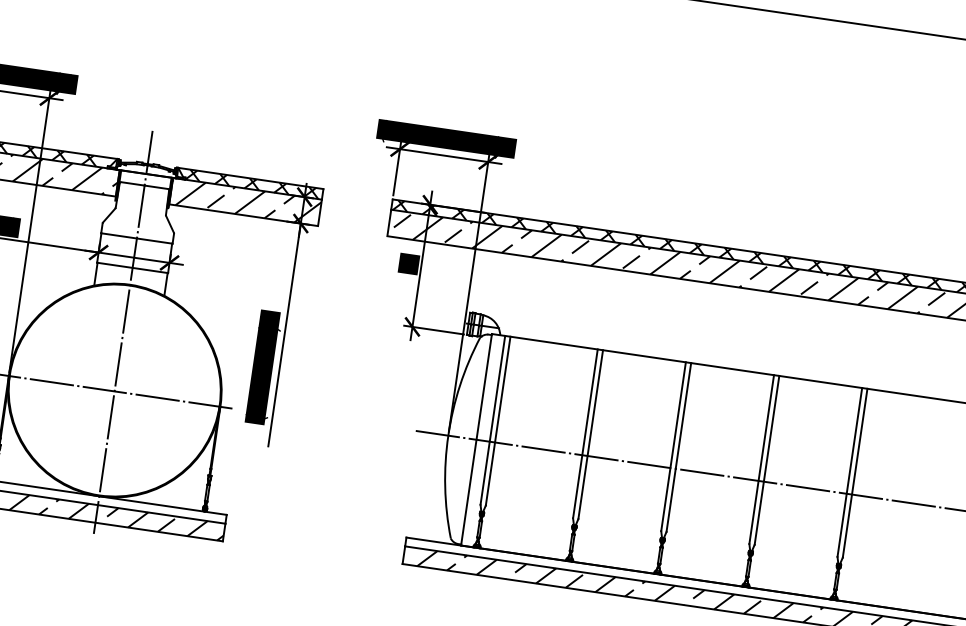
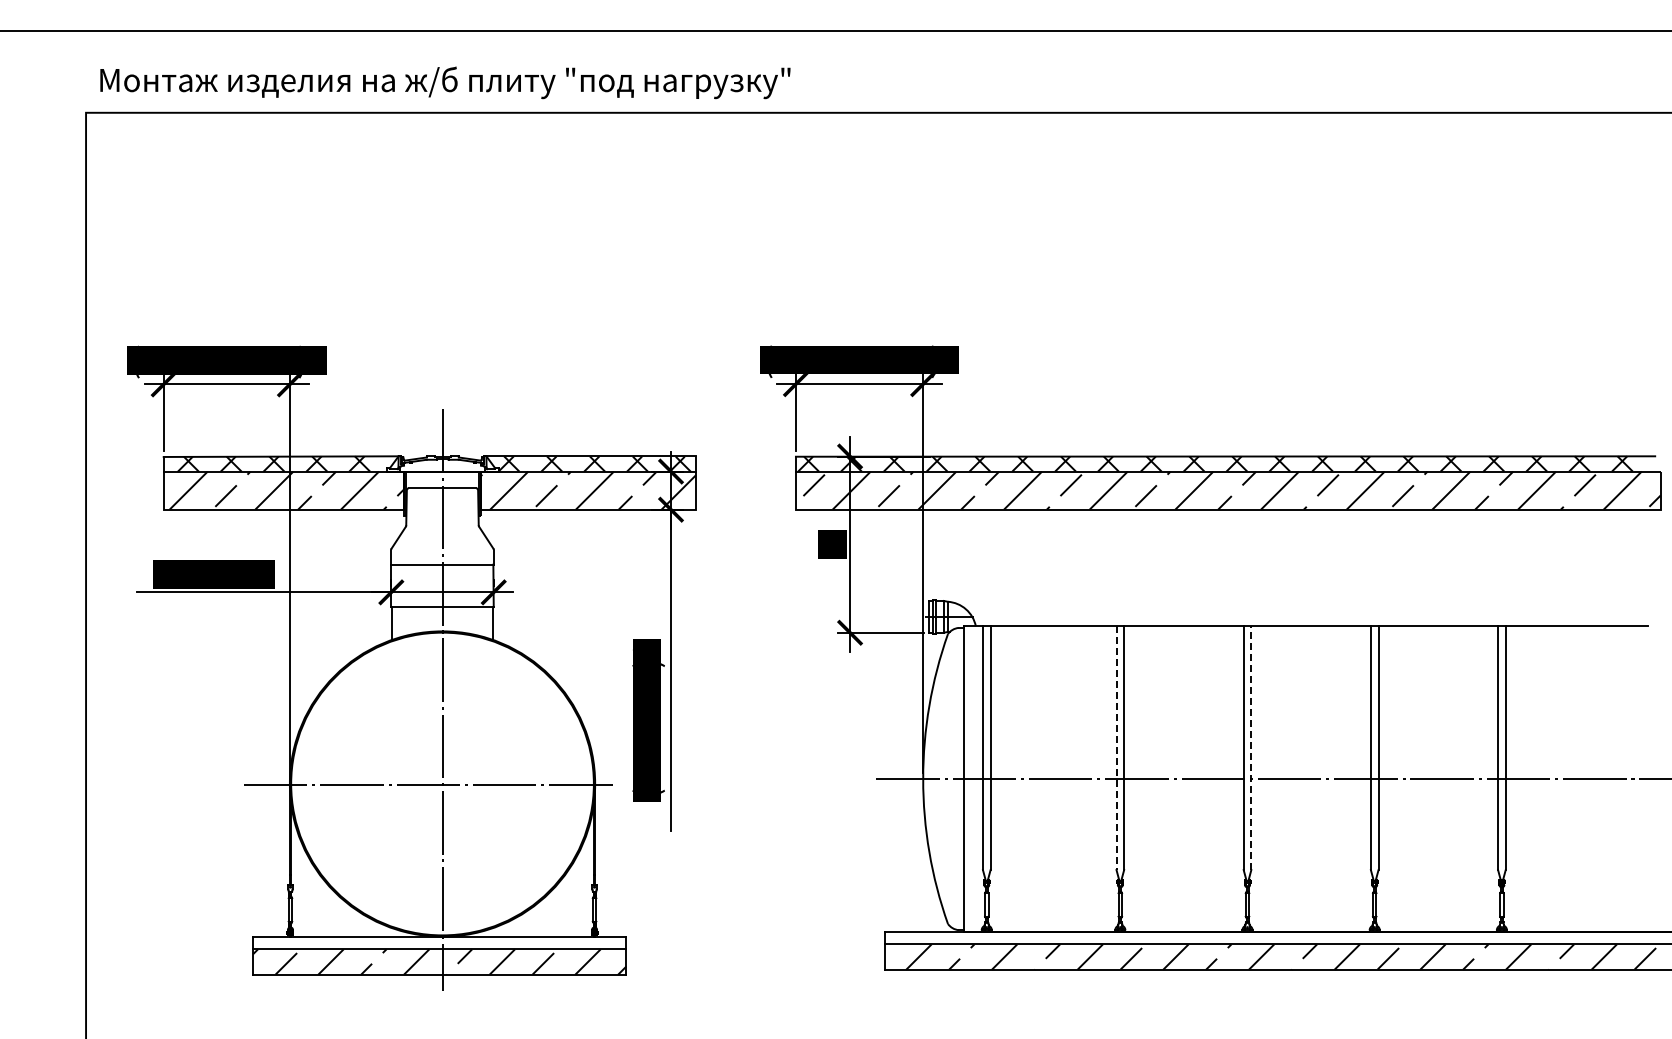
line: (585, 434) -> (1116, 748), solid -> dashed
line: (678, 447) -> (1251, 748), solid -> dashed

